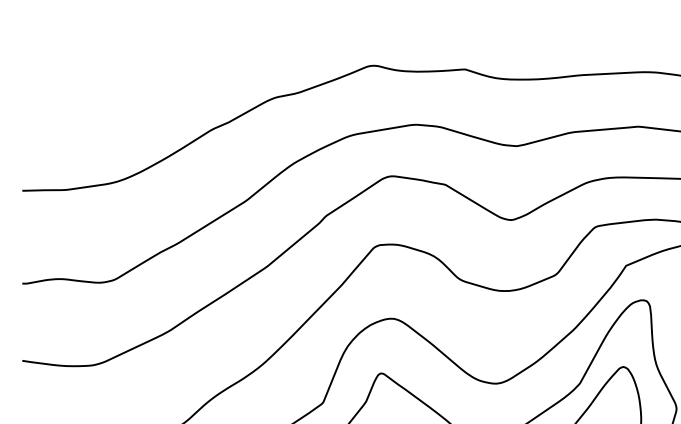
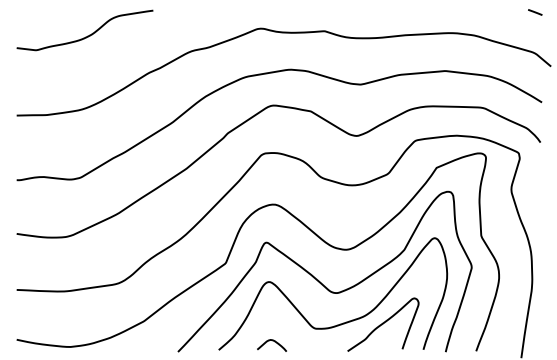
curve: (124, 75) -> (87, 35), added

